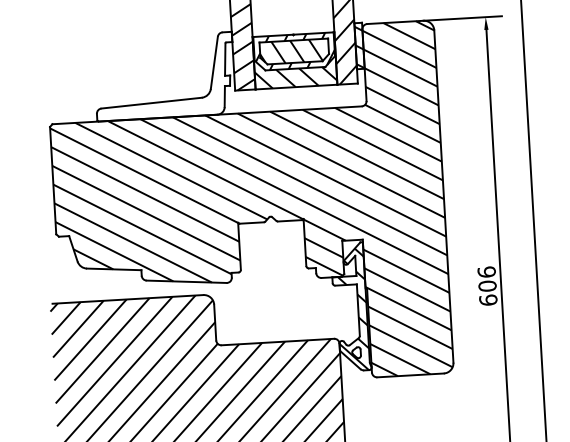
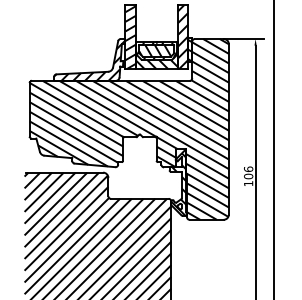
hatch: (164, 77) -> (89, 60), added
text: (488, 299) -> (248, 183), 606 -> 106

